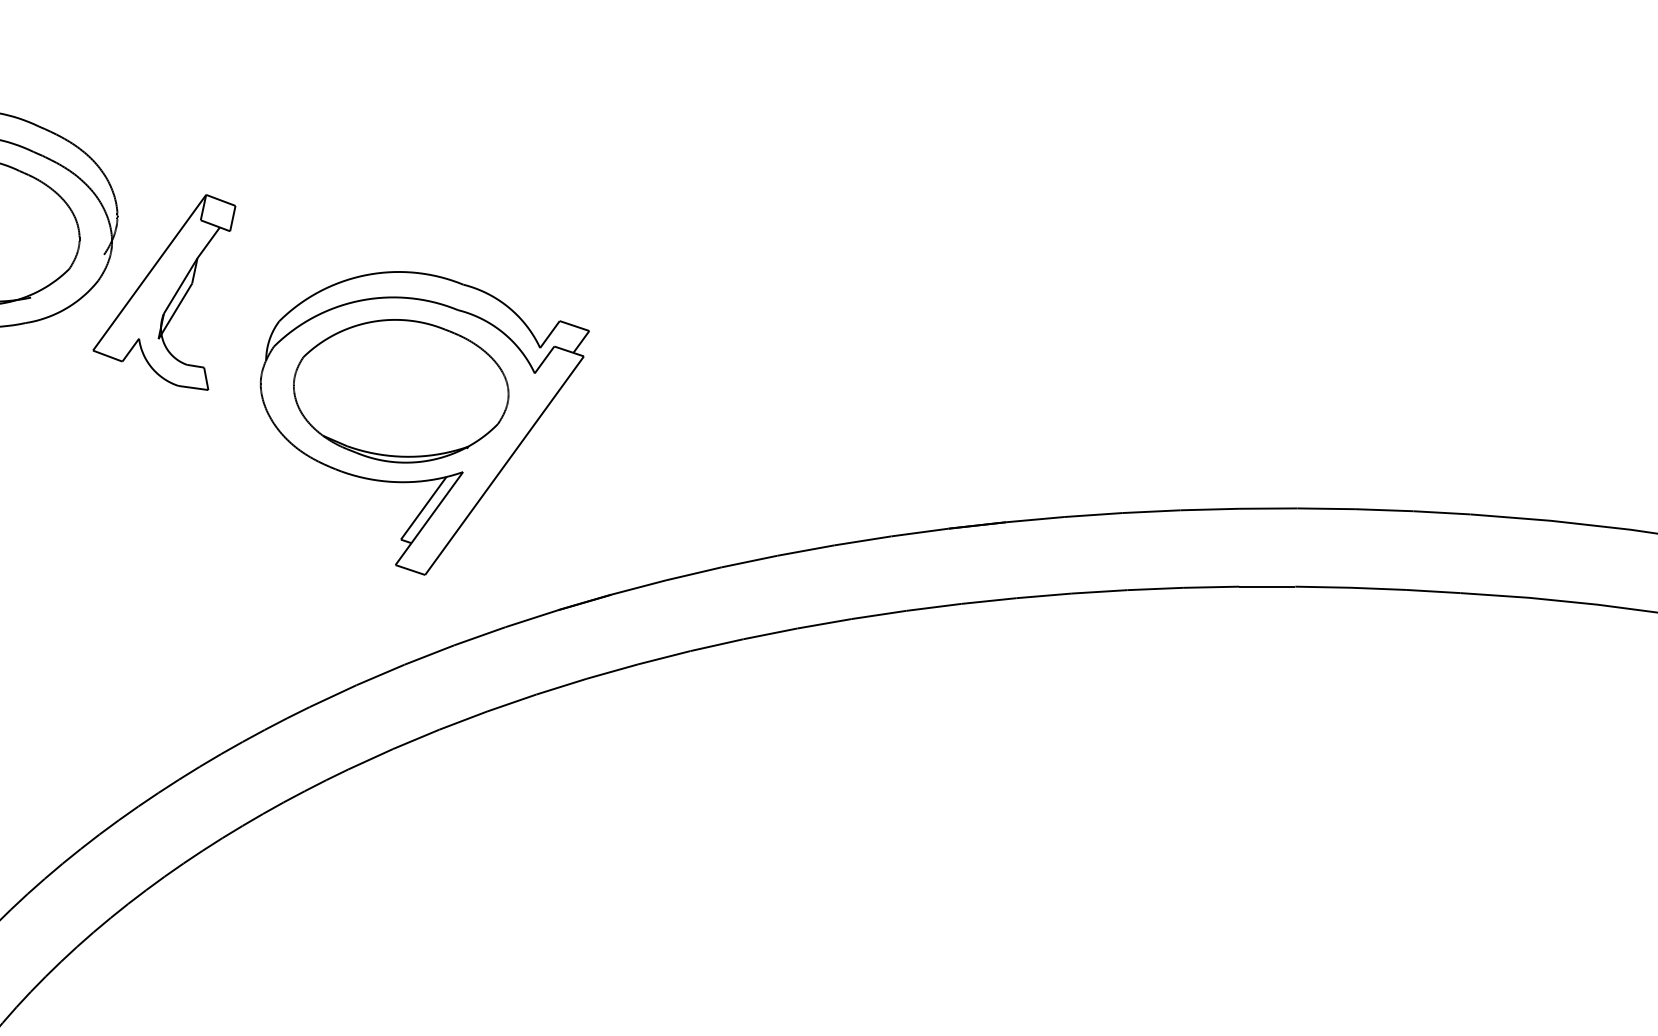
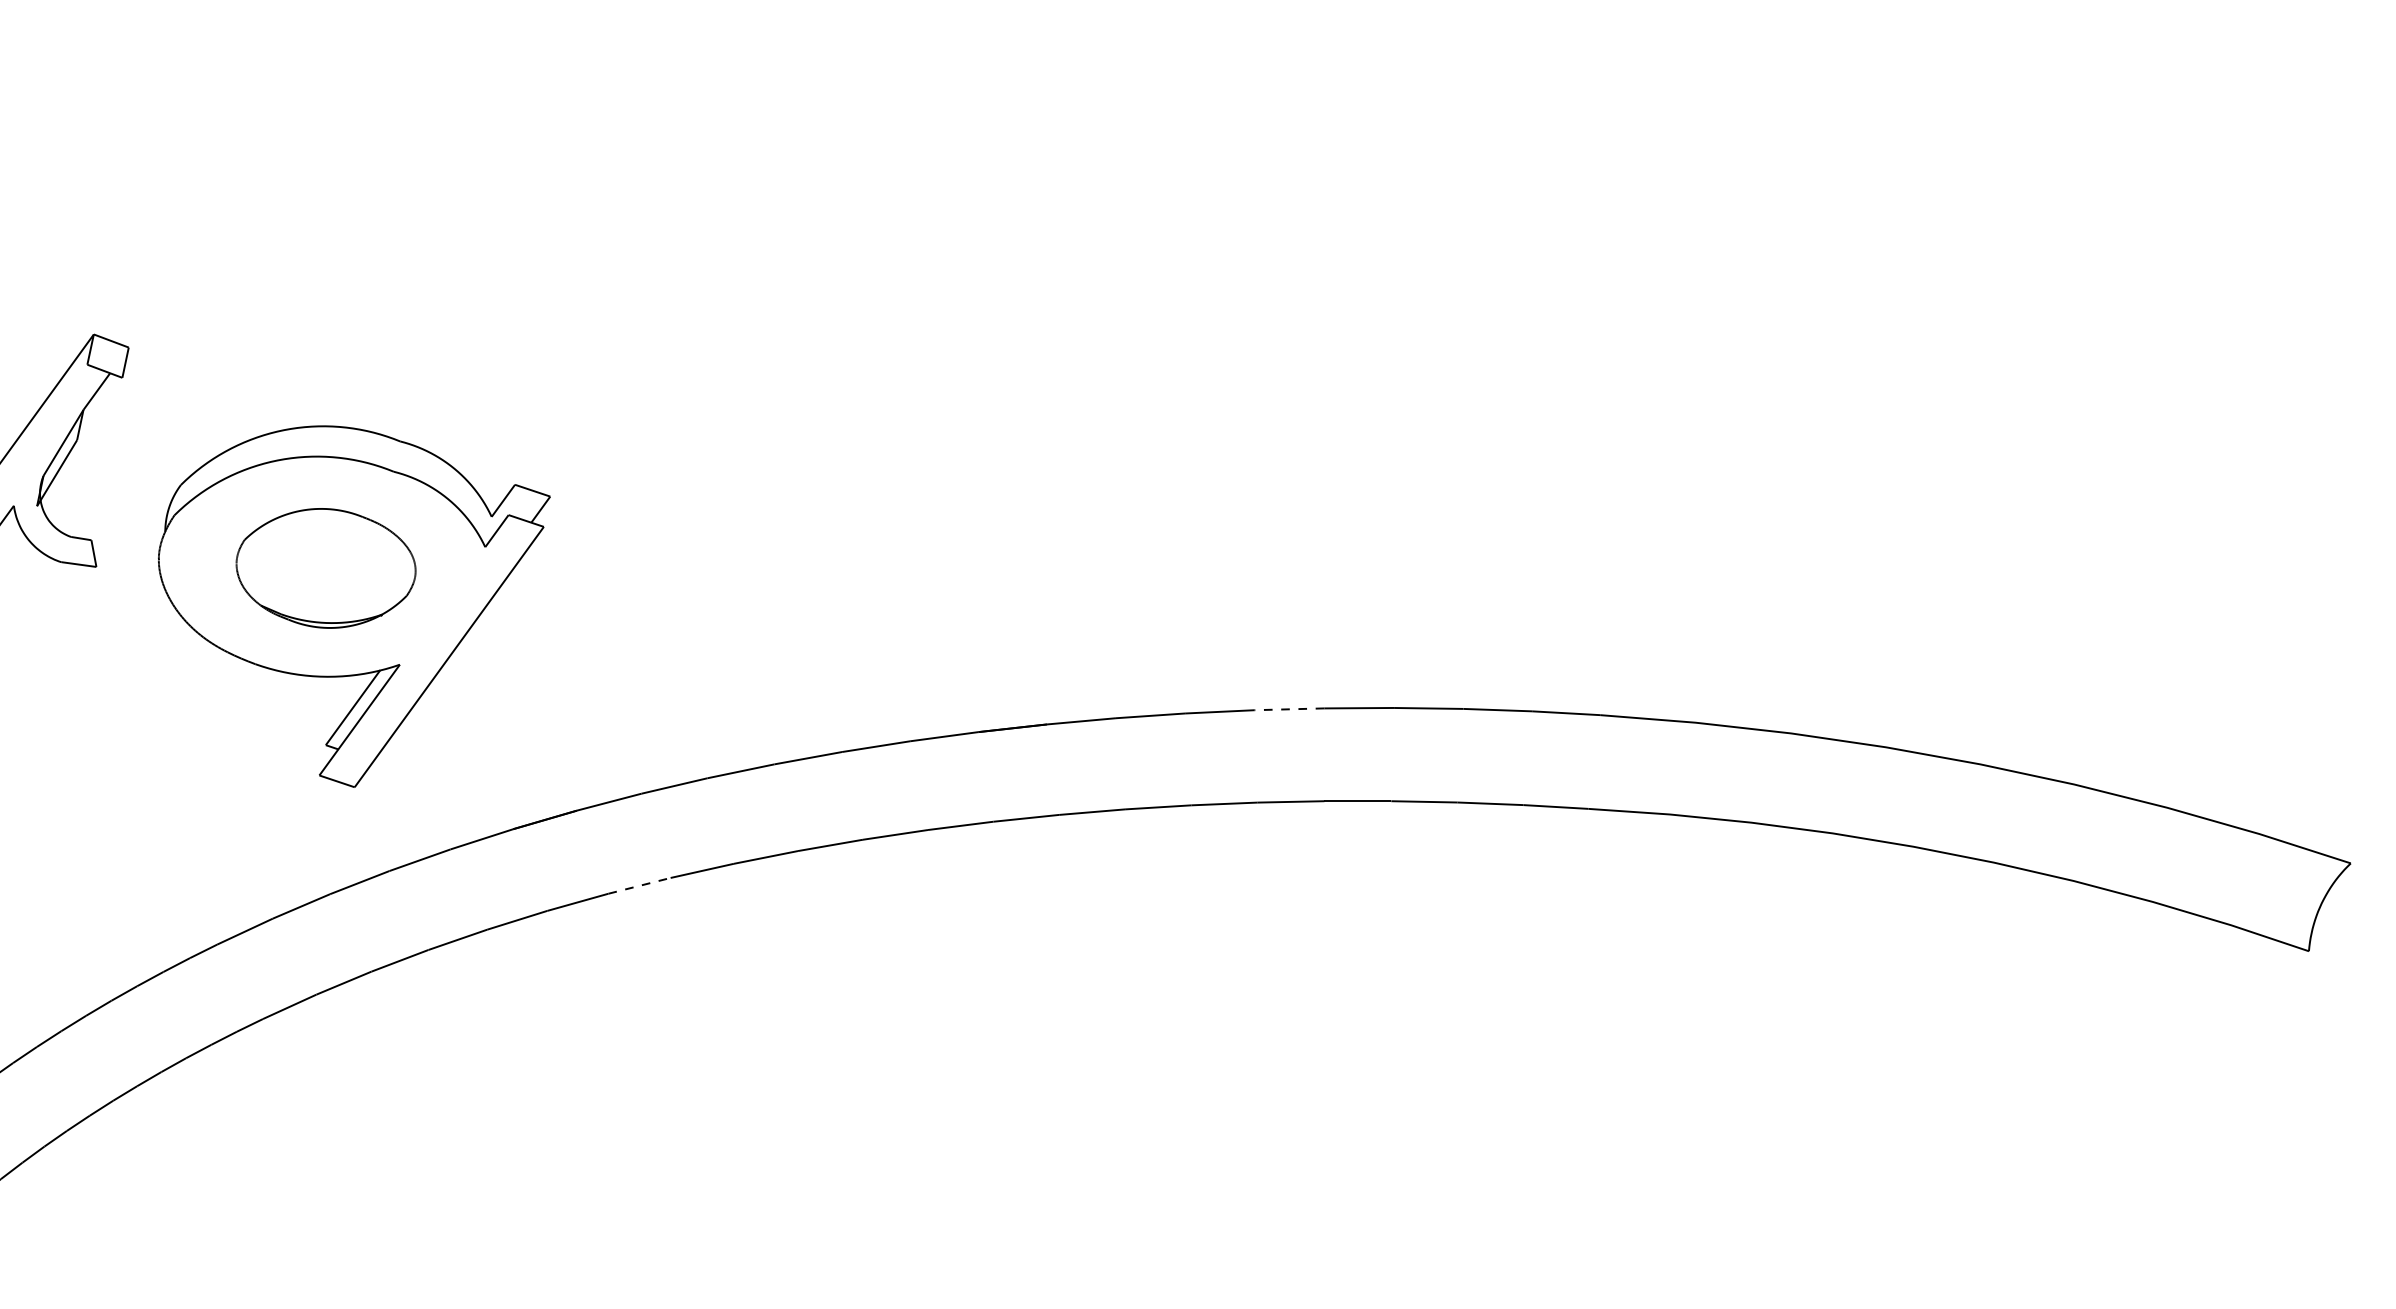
part: (400, 391) -> (325, 568), size x0.7
line: (1209, 509) -> (1289, 709), solid -> dashed
line: (665, 657) -> (640, 885), solid -> dashed

